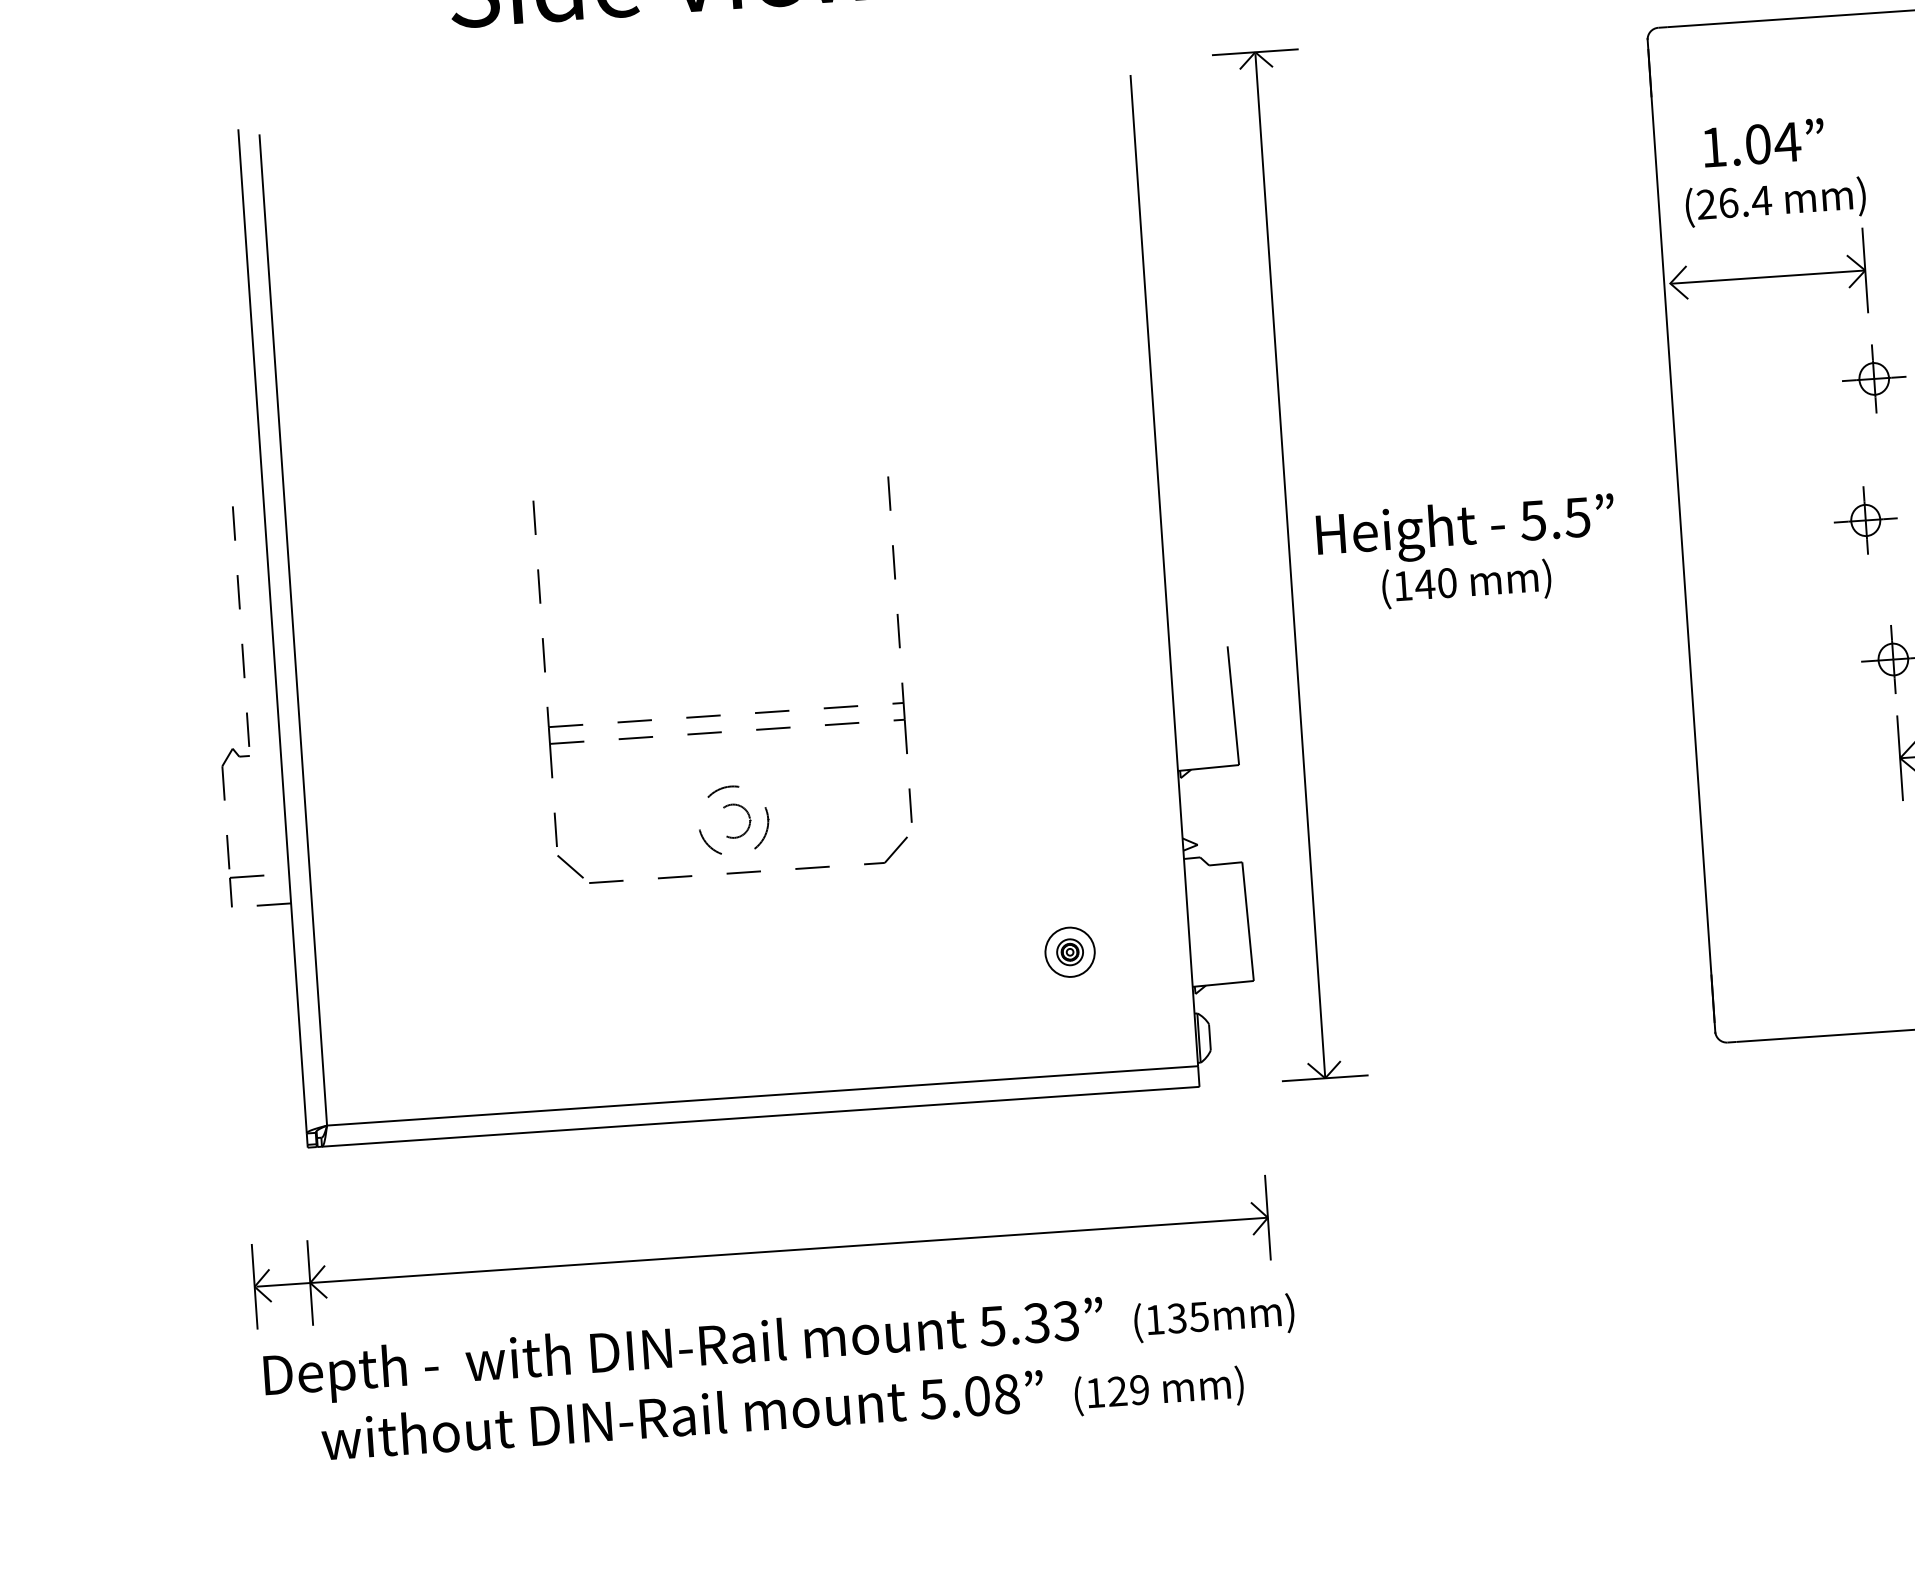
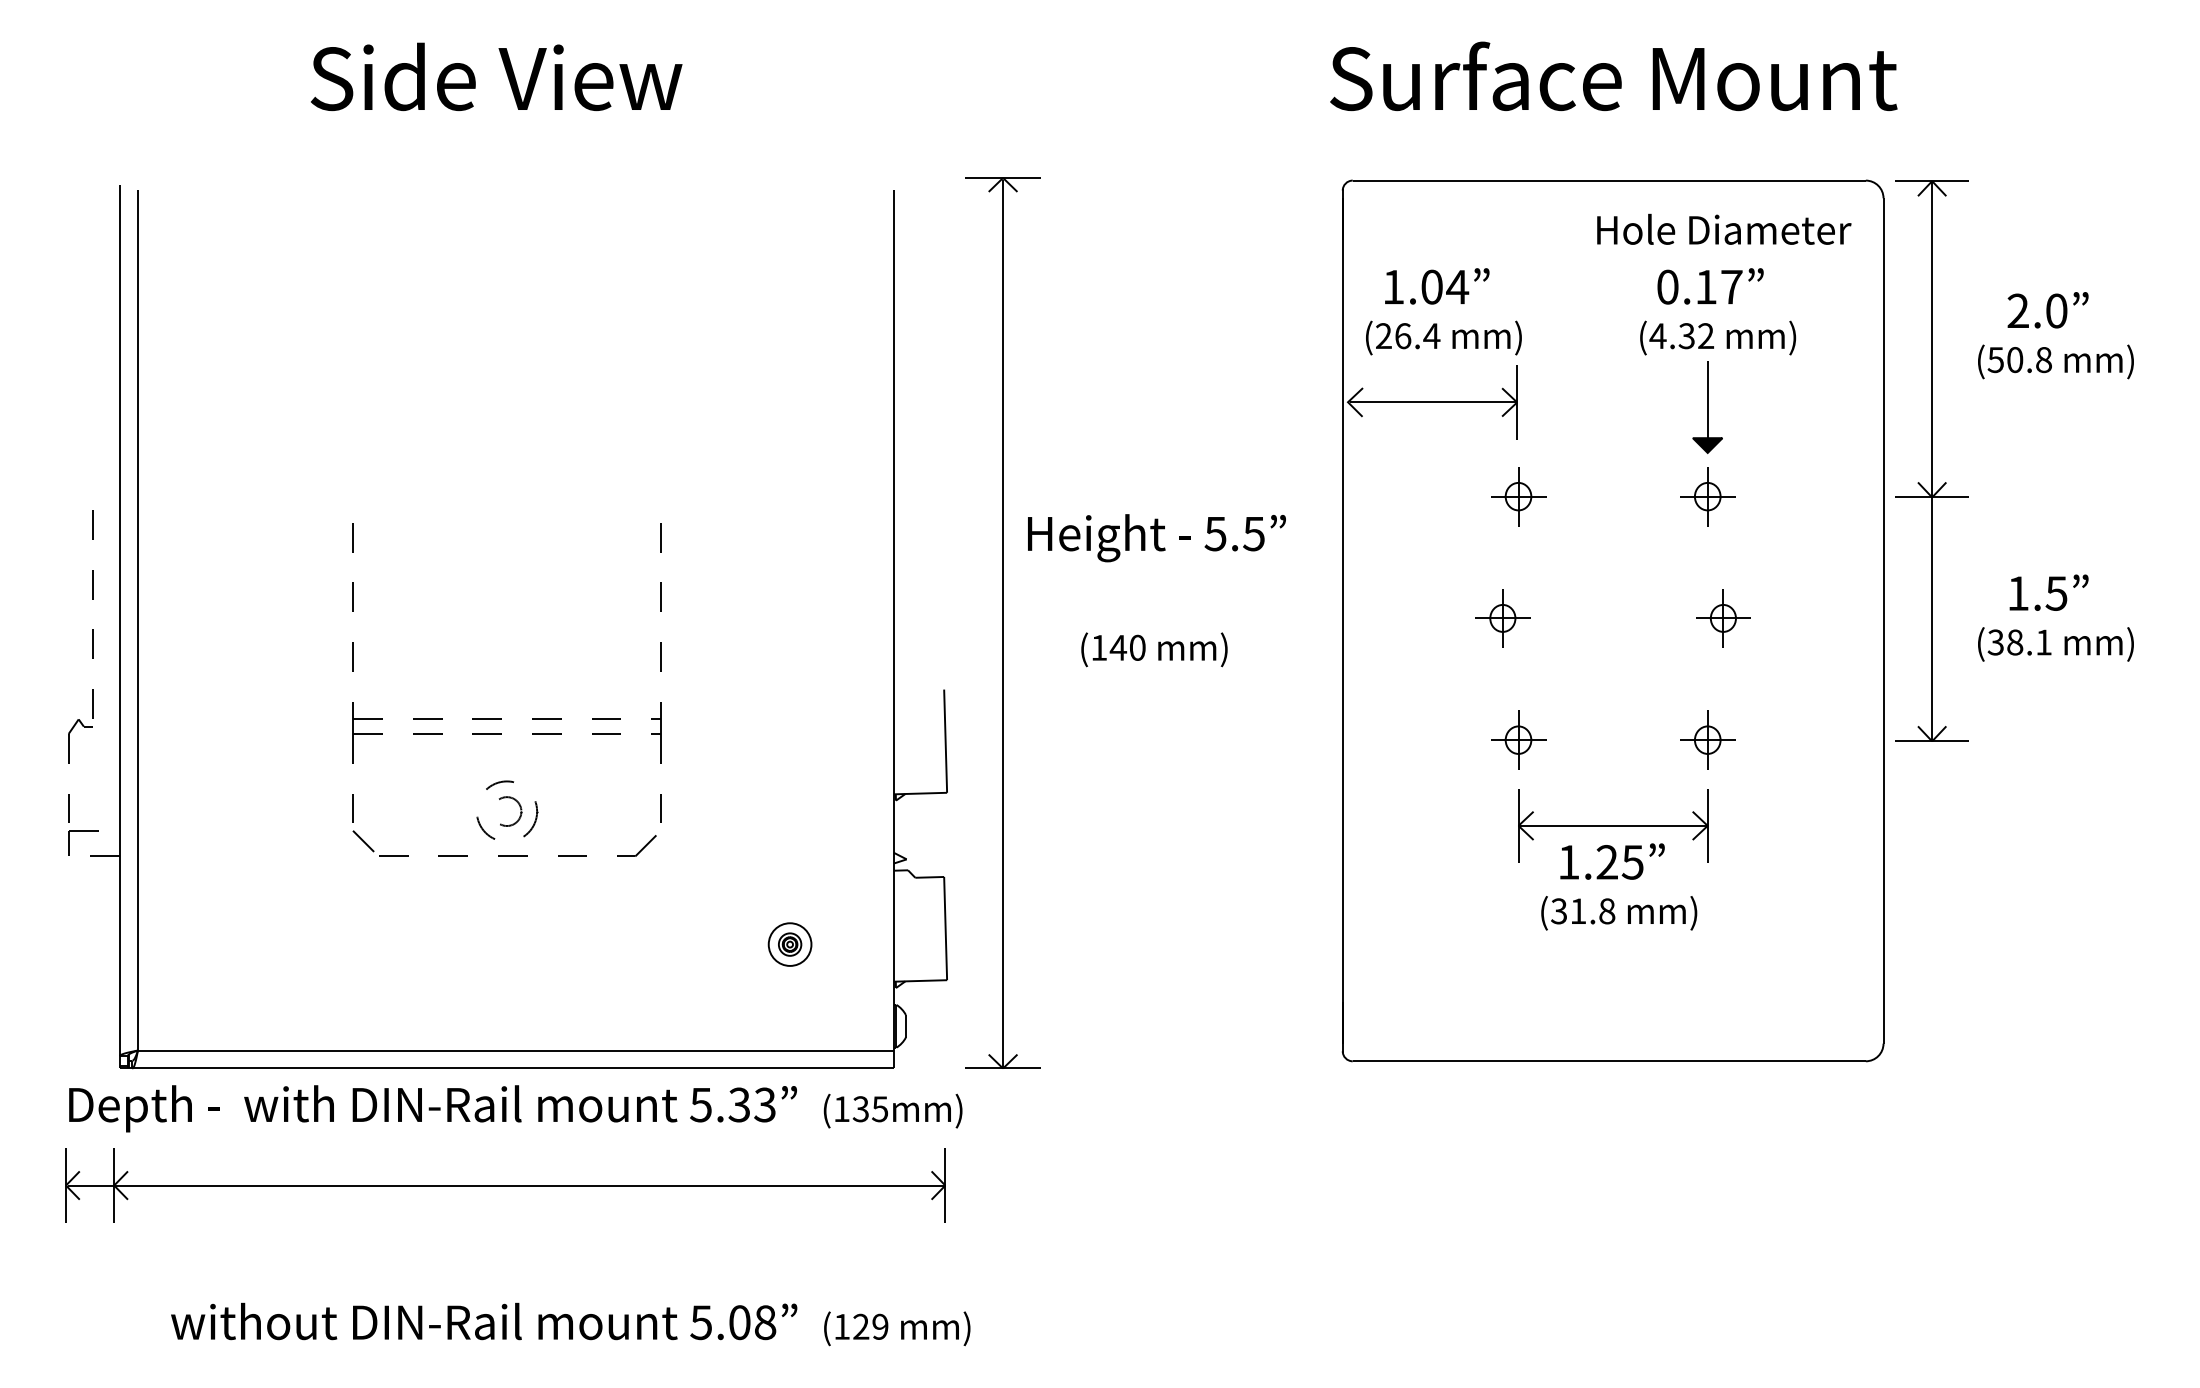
text: (1465, 530) -> (1156, 538), moved
text: (779, 1344) -> (515, 1108), moved
text: (782, 1411) -> (570, 1324), moved

